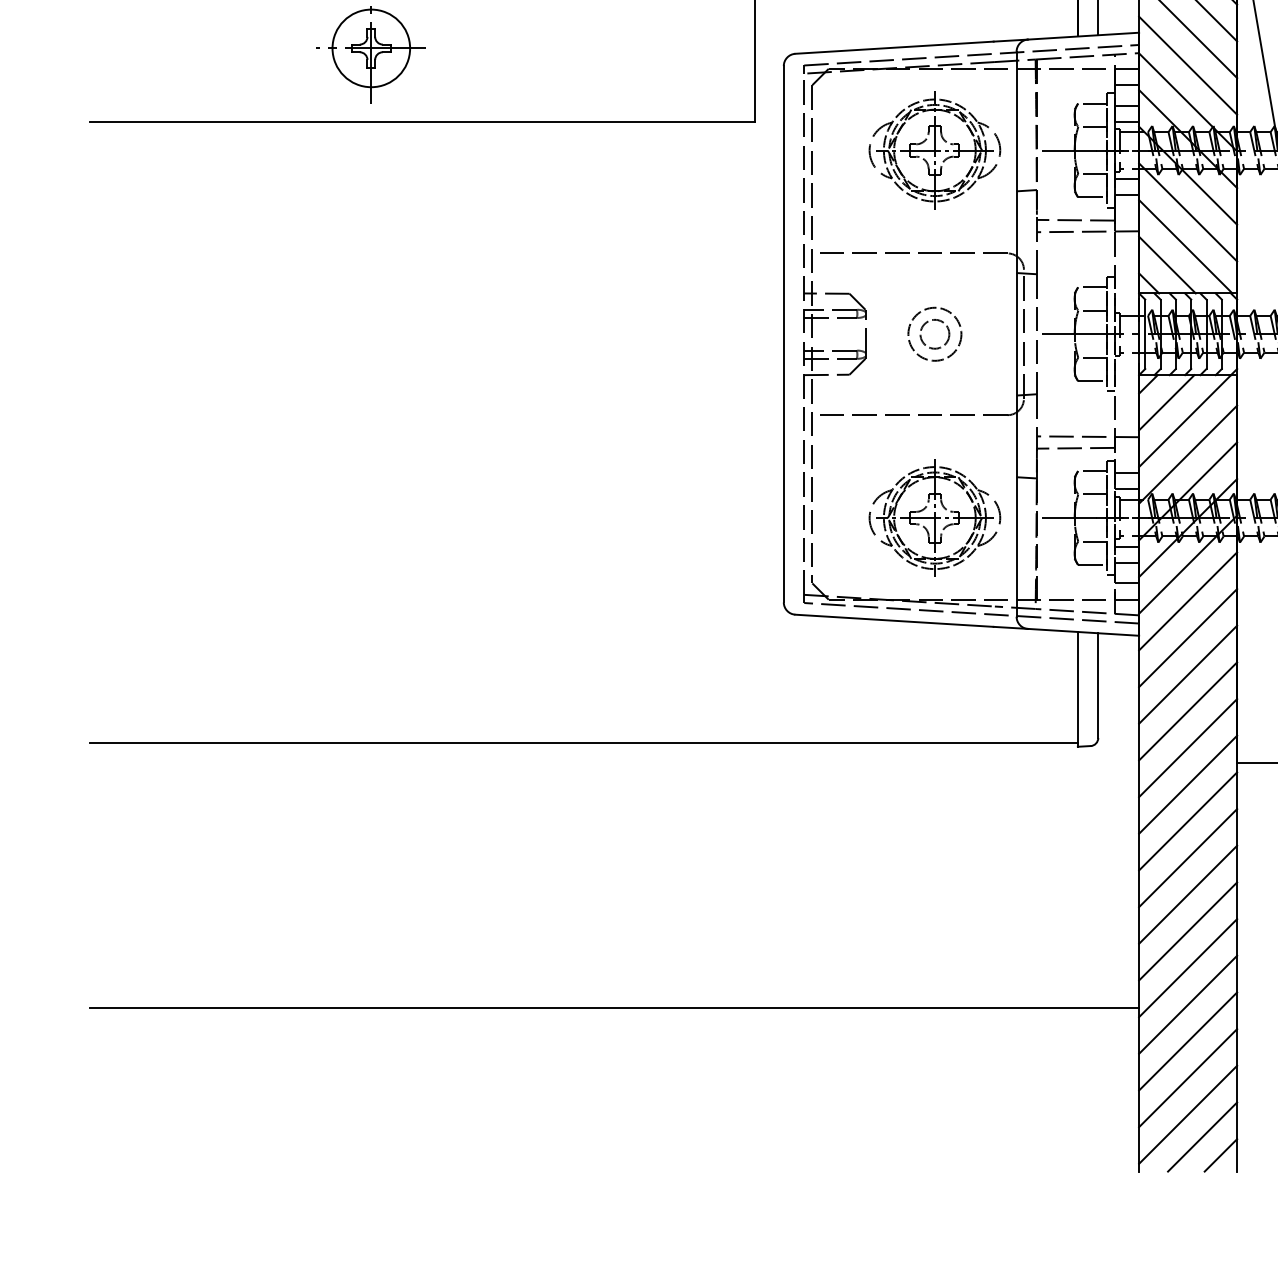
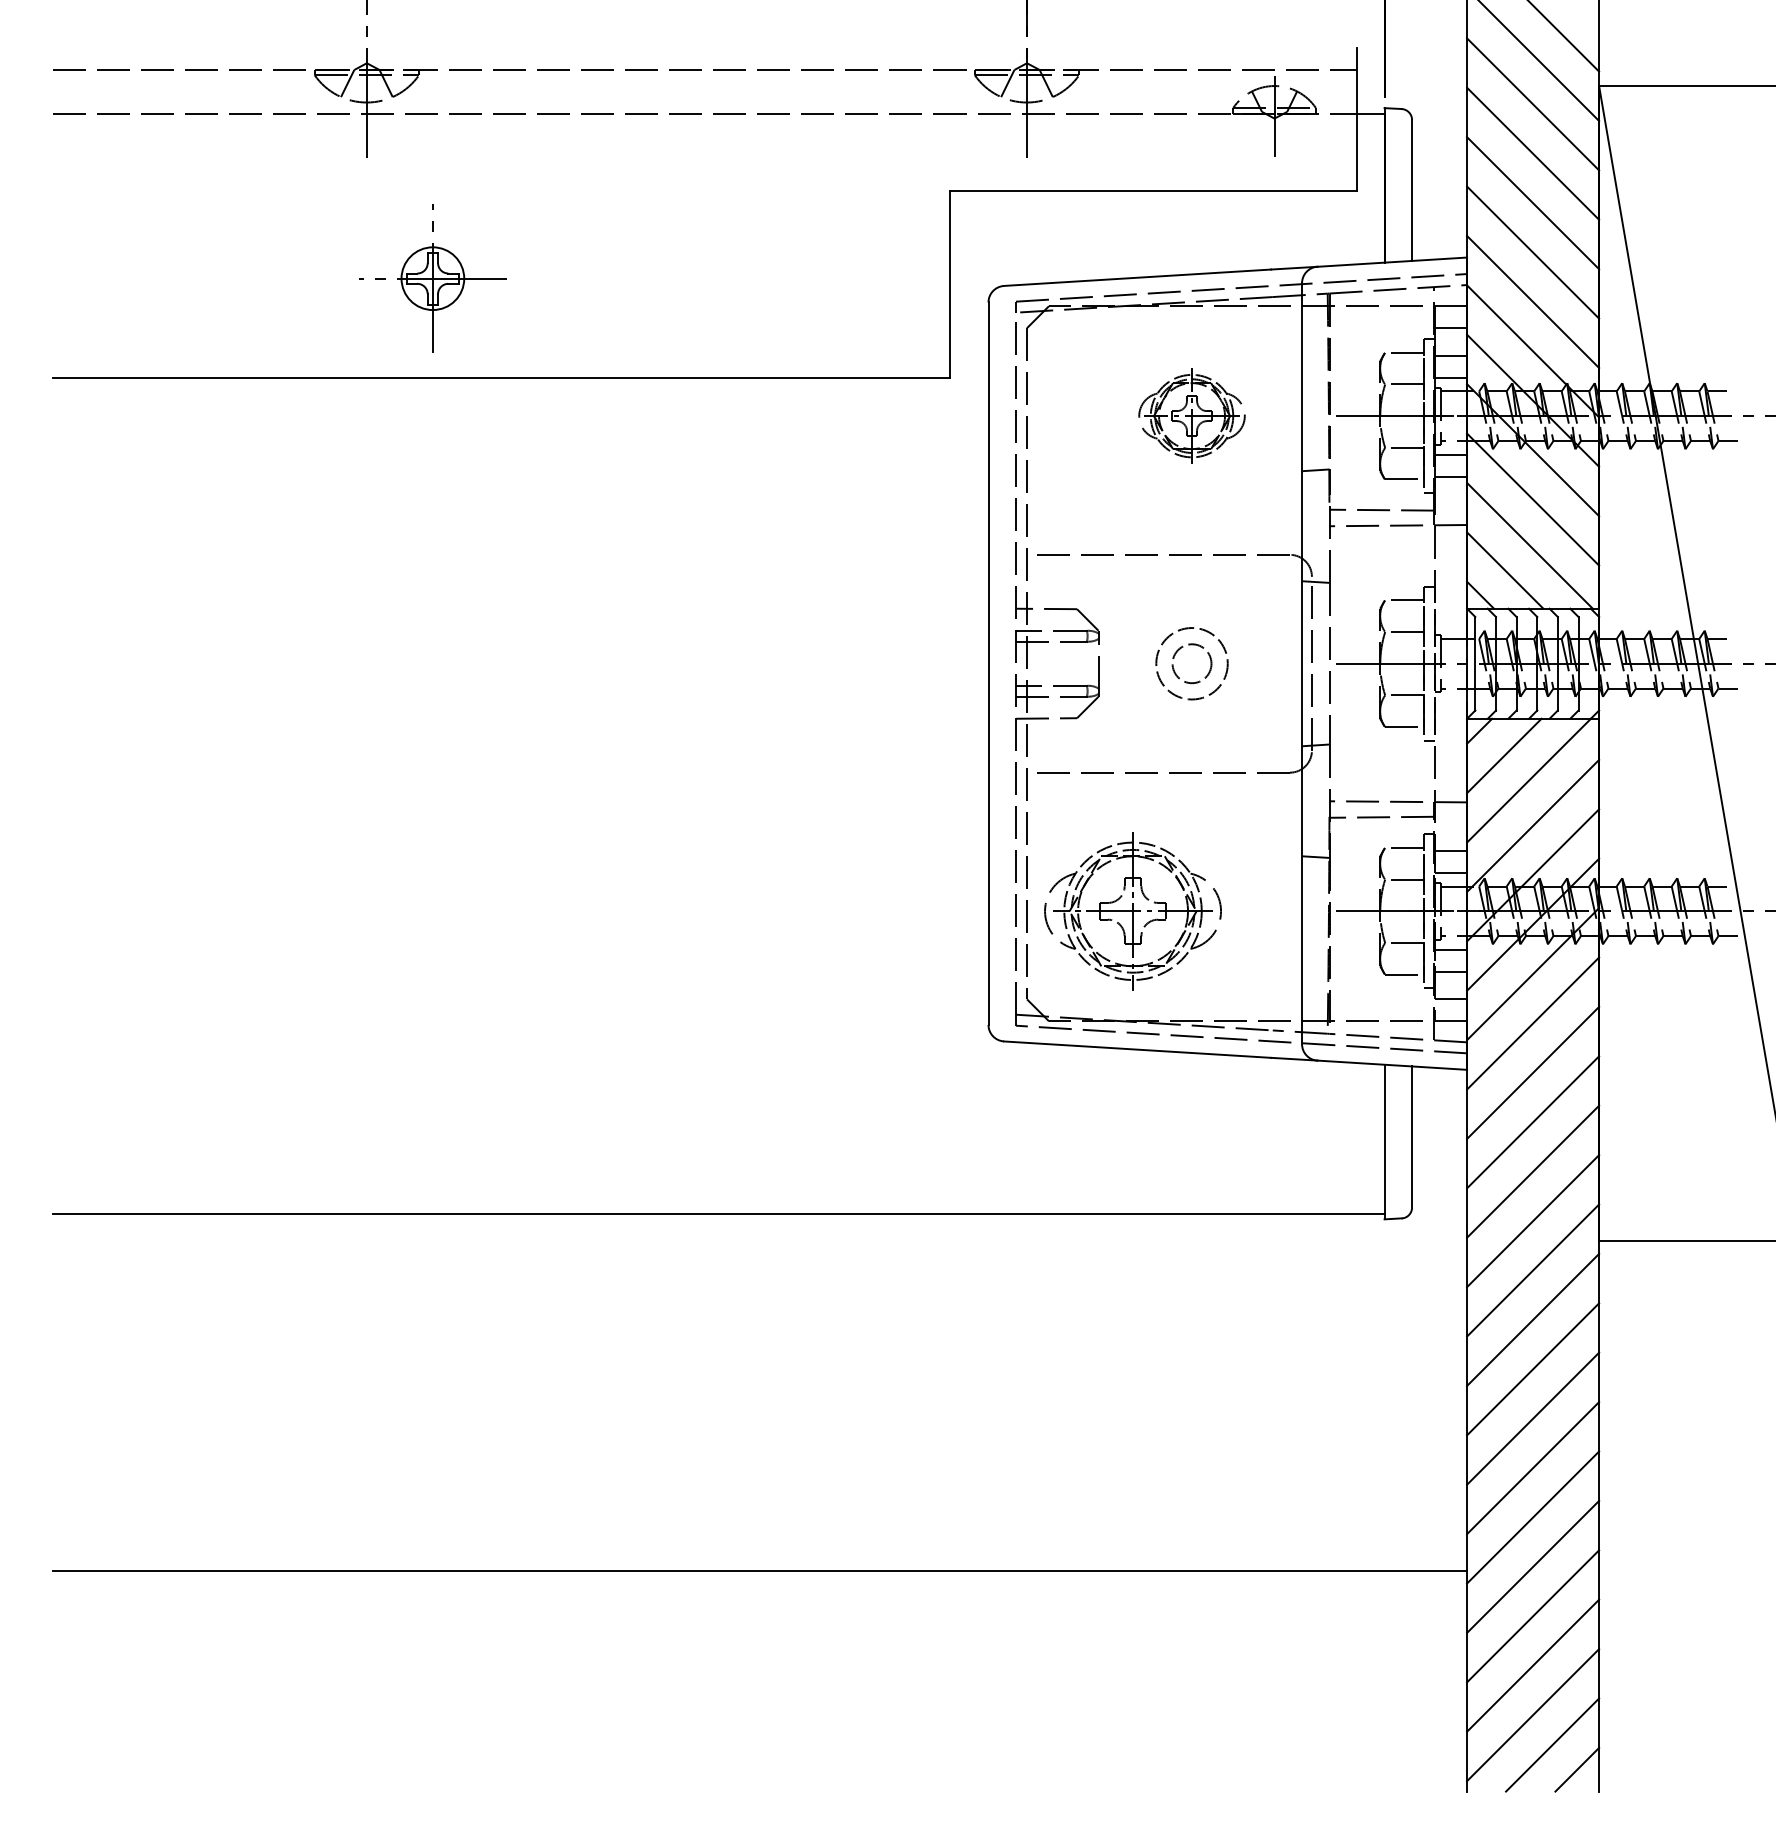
circle: (371, 48) -> (432, 278), size x0.6
part: (934, 149) -> (1191, 415), size x0.6
part: (934, 518) -> (1132, 911), moved

